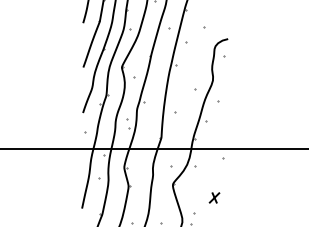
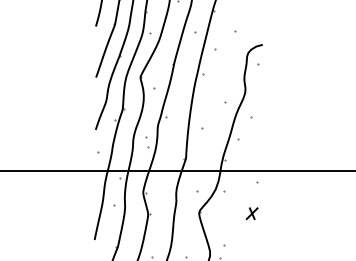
part: (213, 197) -> (251, 213), moved

